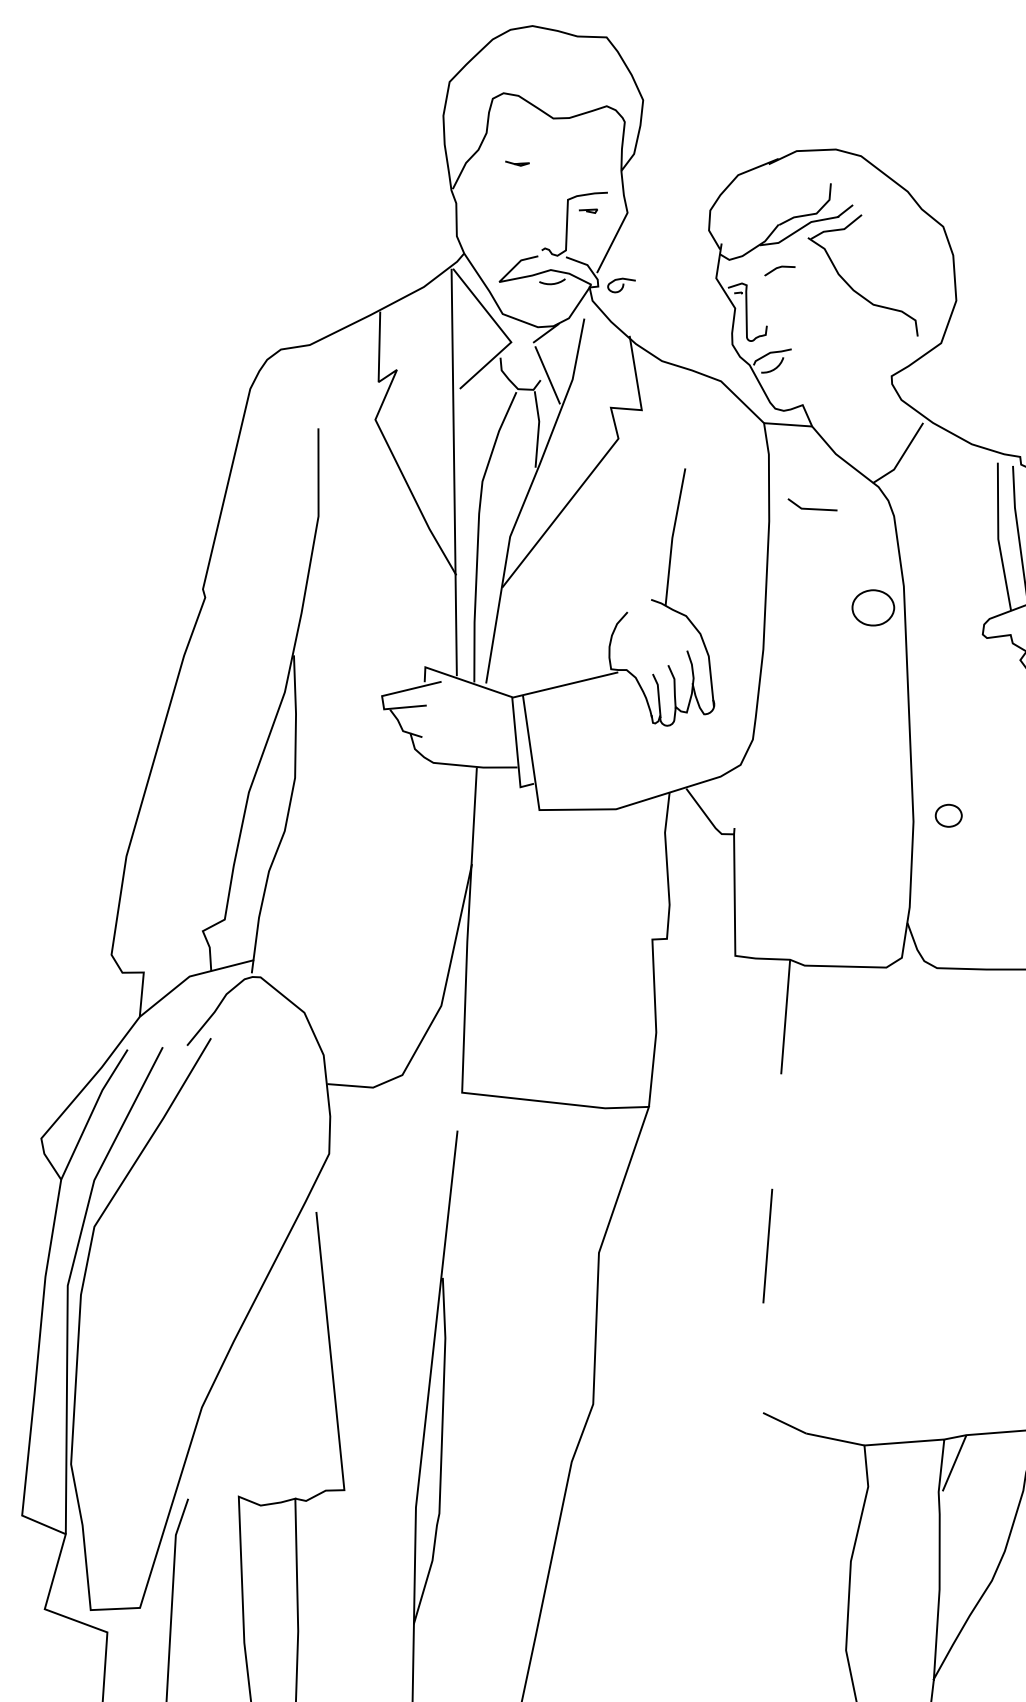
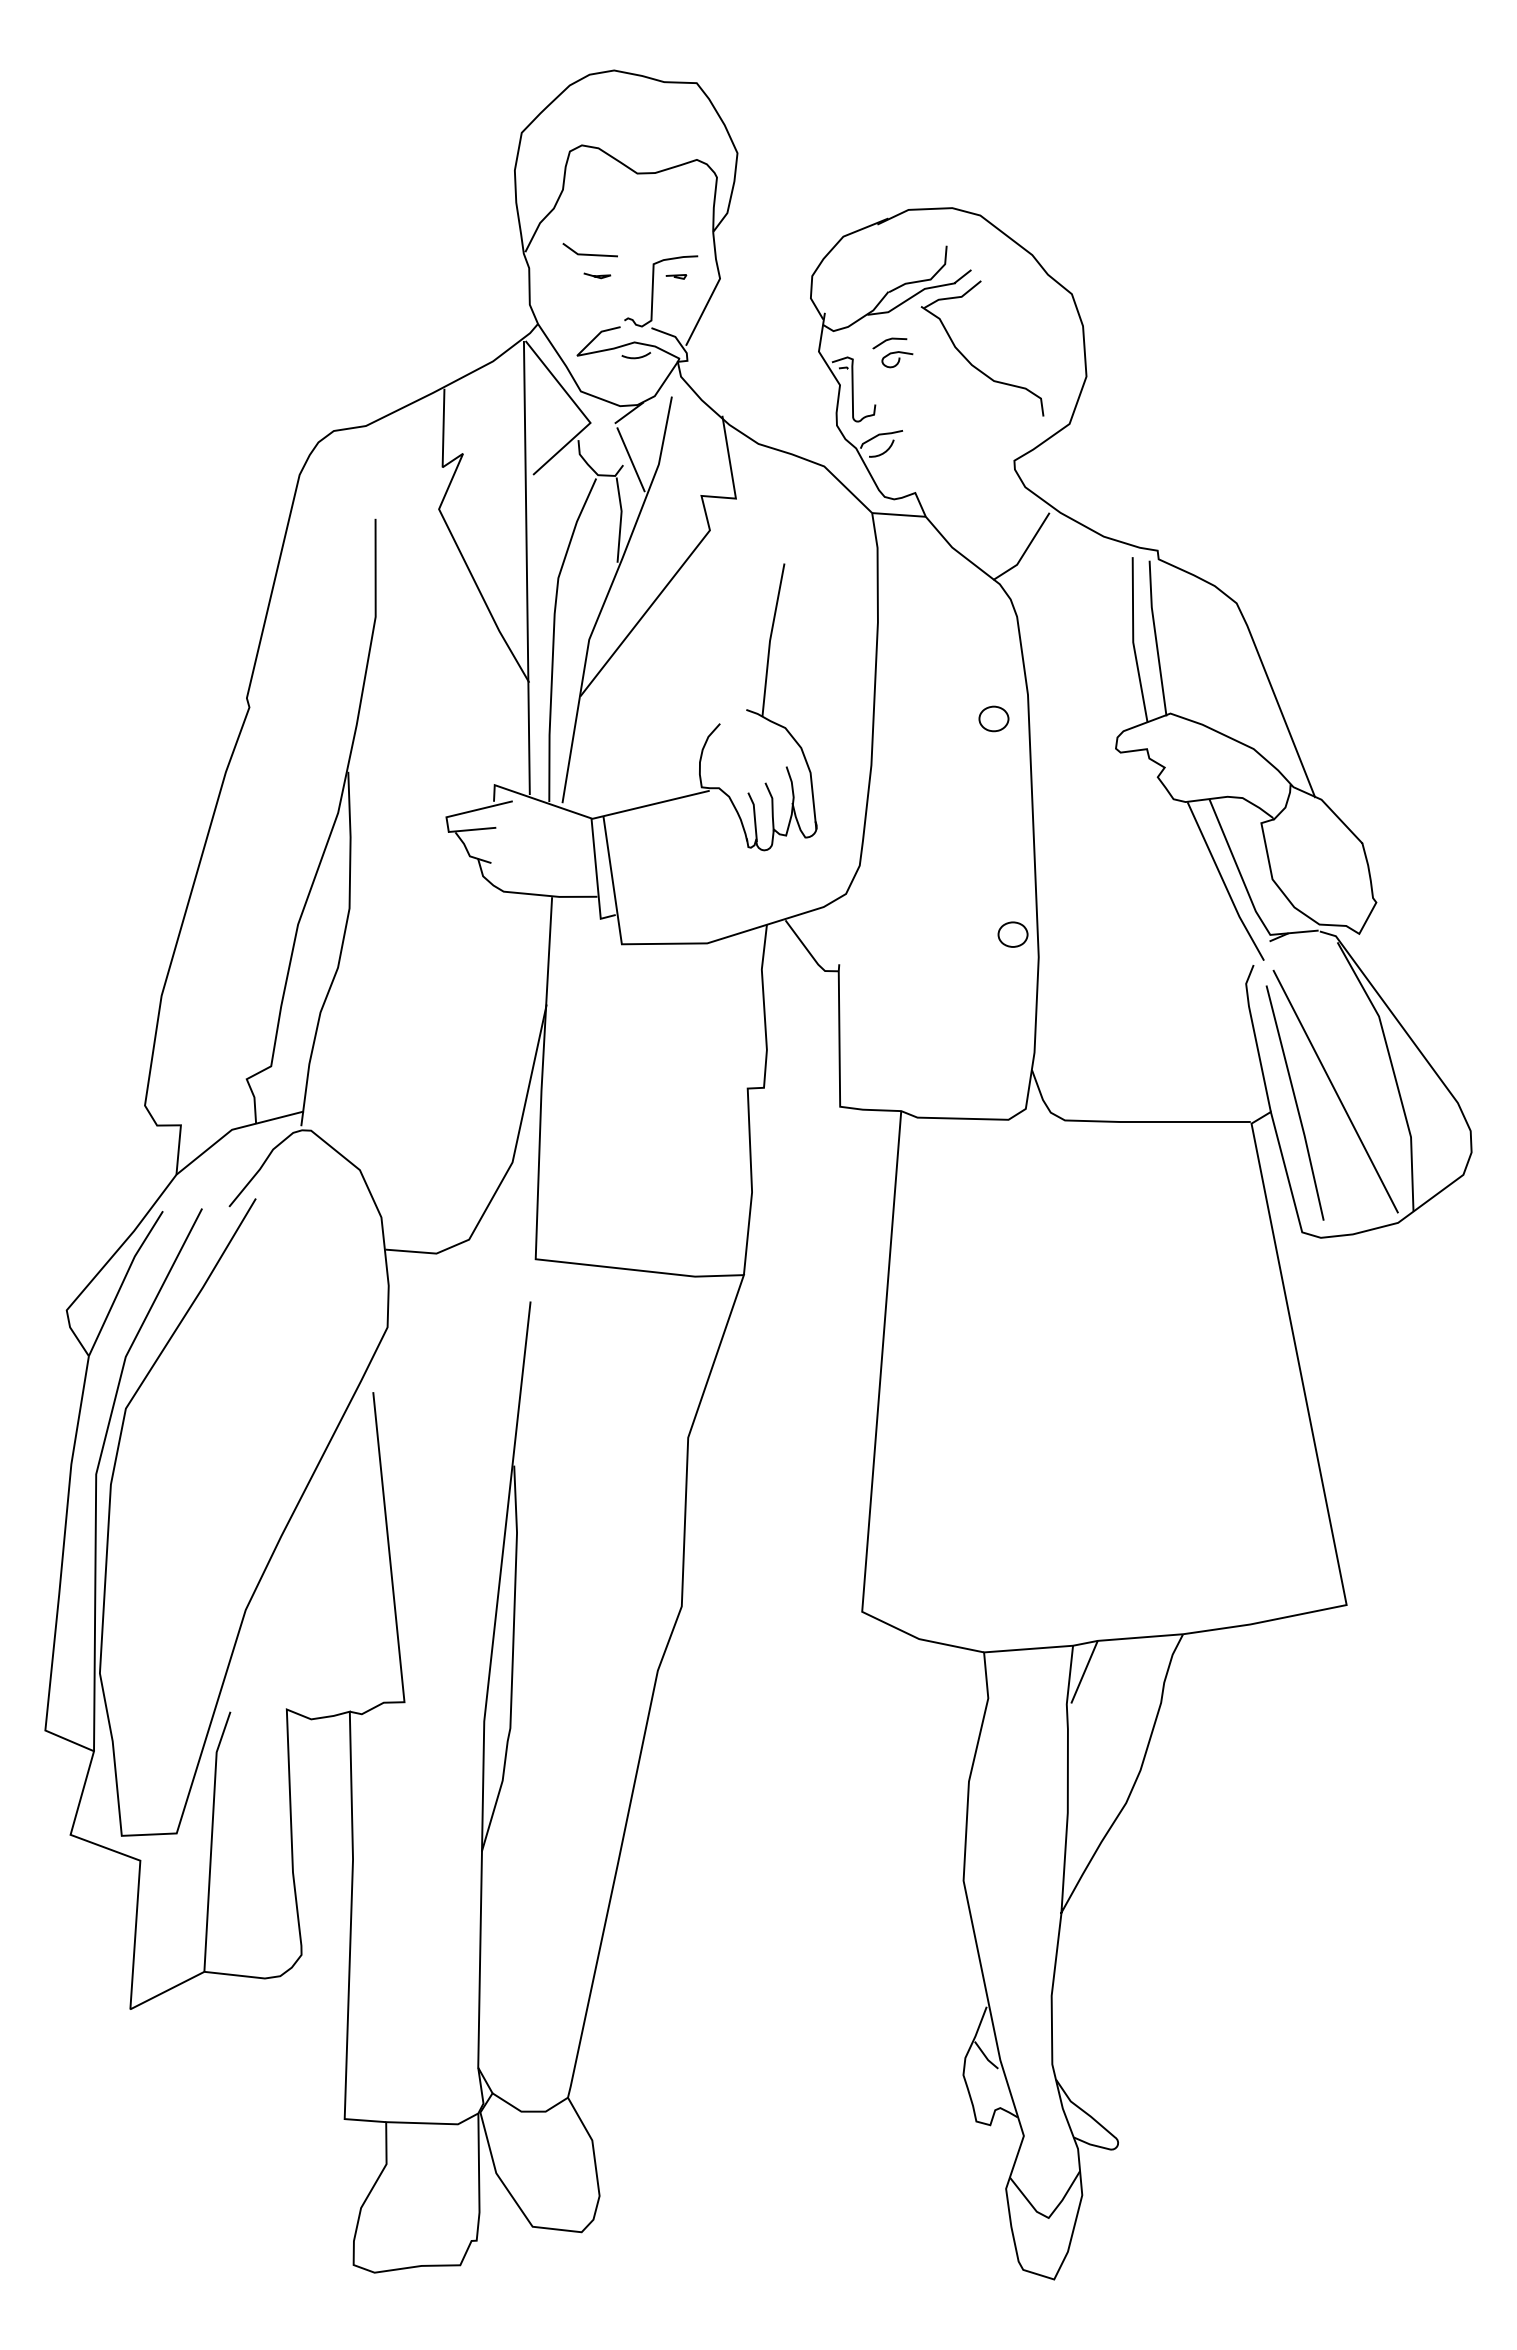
line: (517, 163) -> (597, 275), moved
curve: (622, 285) -> (898, 359), moved
line: (810, 507) -> (587, 253), moved
part: (872, 607) -> (993, 718), size x0.62
part: (948, 815) -> (1012, 934), moved
line: (767, 1243) -> (876, 1427), dashed -> solid

